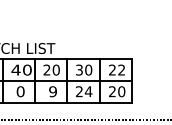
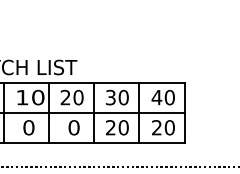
text: (15, 69) -> (21, 96), 40 -> 10
text: (116, 69) -> (162, 96), 22 -> 40
text: (52, 91) -> (73, 127), 9 -> 0
text: (88, 91) -> (123, 127), 24 -> 20

